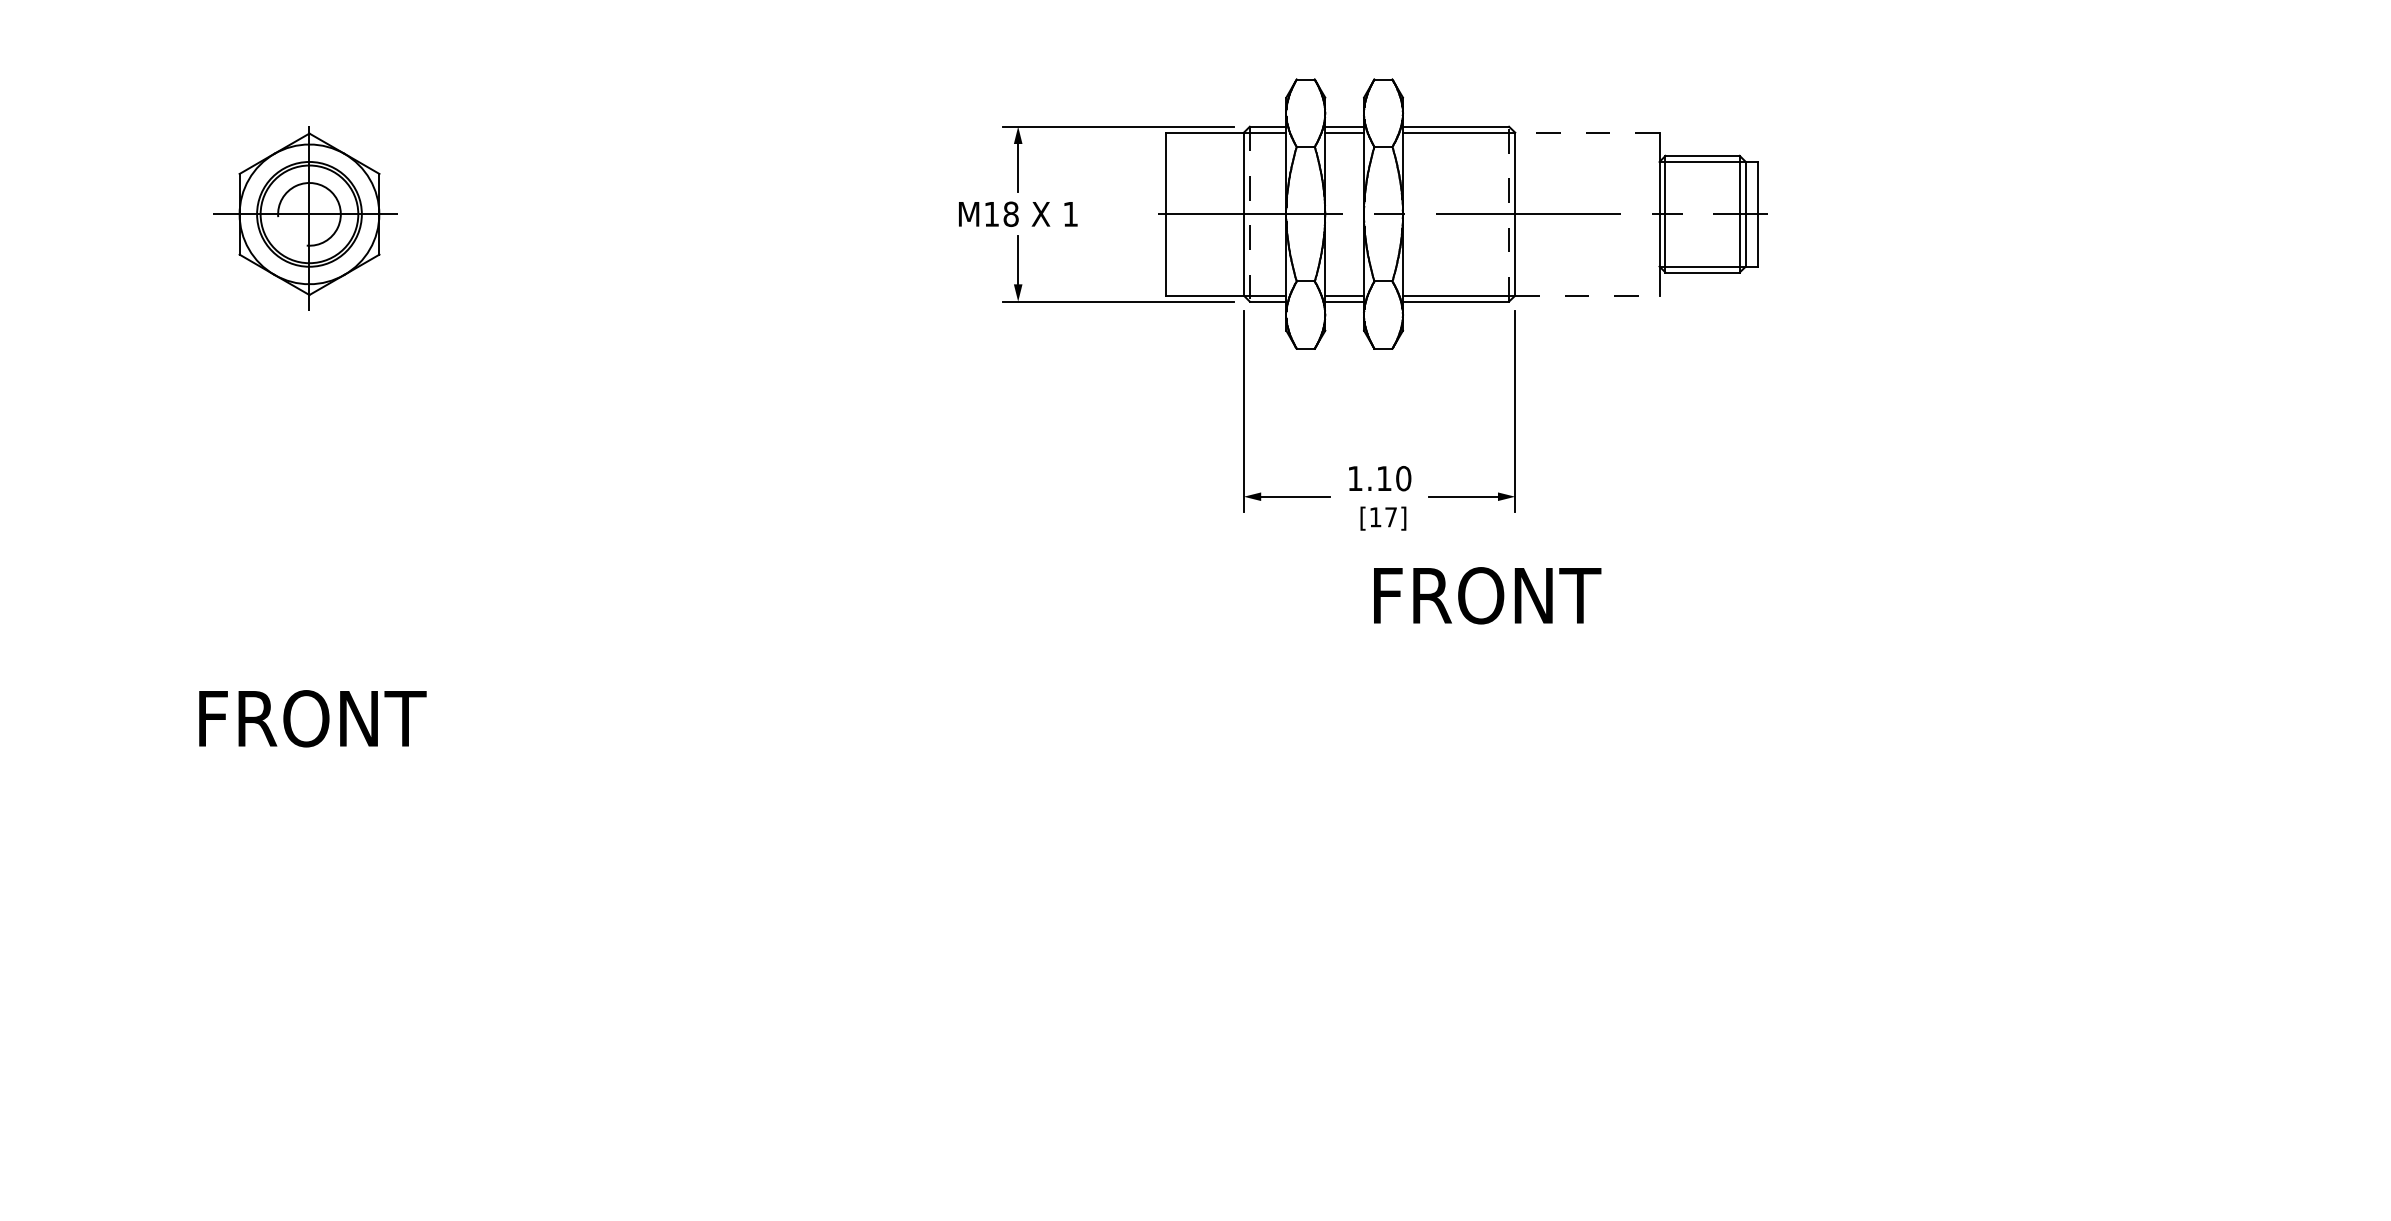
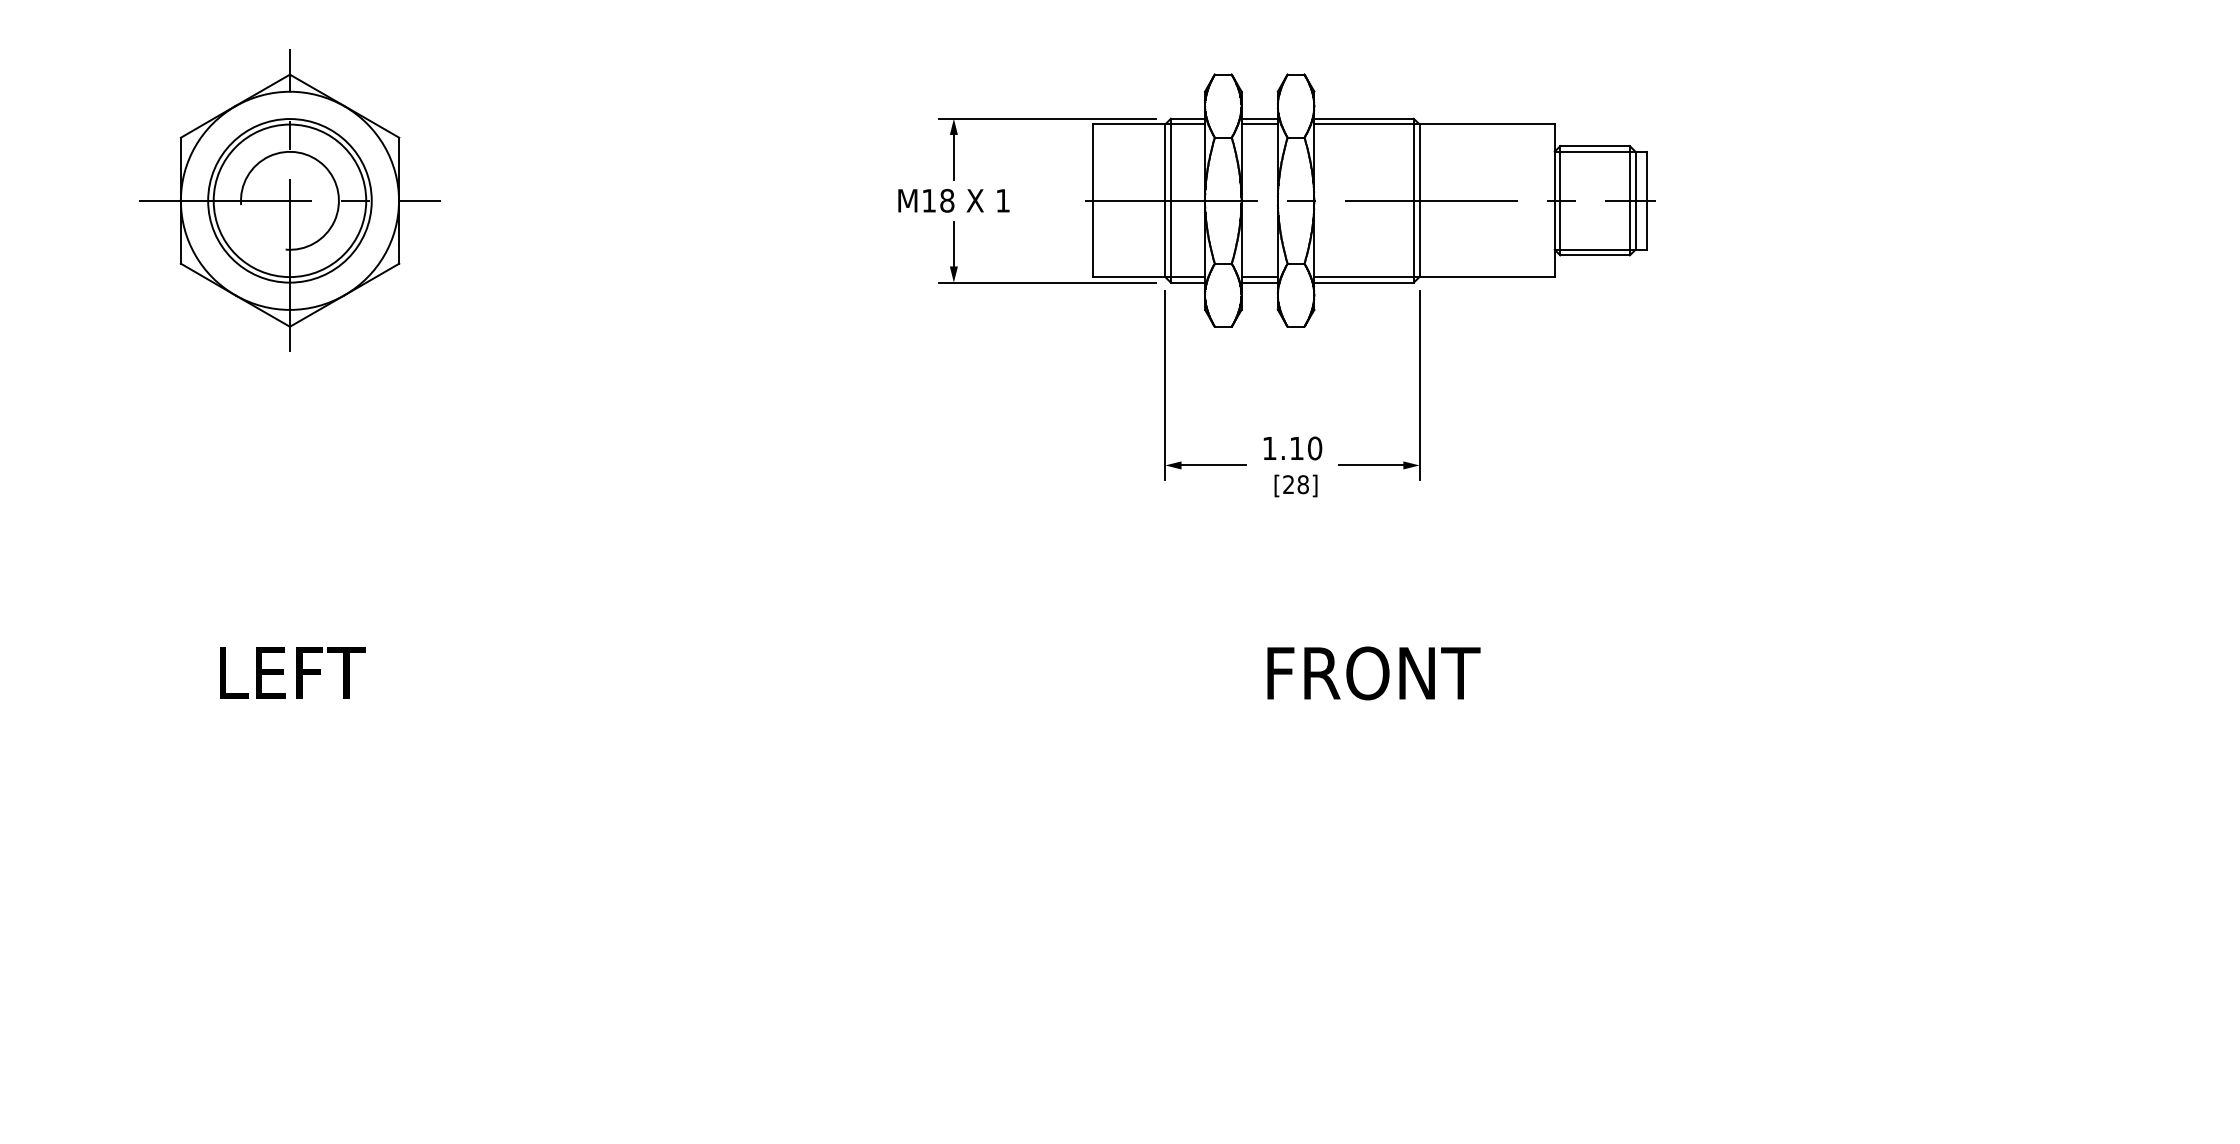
line: (1586, 132) -> (1486, 124), dashed -> solid
line: (1509, 213) -> (1414, 200), dashed -> solid
part: (309, 214) -> (289, 201), size x1.67
line: (1249, 214) -> (1170, 201), dashed -> solid
line: (1587, 295) -> (1487, 276), dashed -> solid
text: (1383, 517) -> (1296, 484), [17] -> [28]
text: (1487, 595) -> (1373, 673), moved
text: (312, 718) -> (292, 673), FRONT -> LEFT

